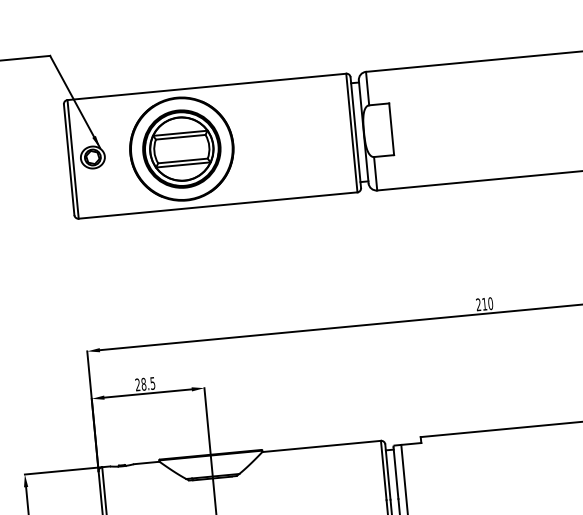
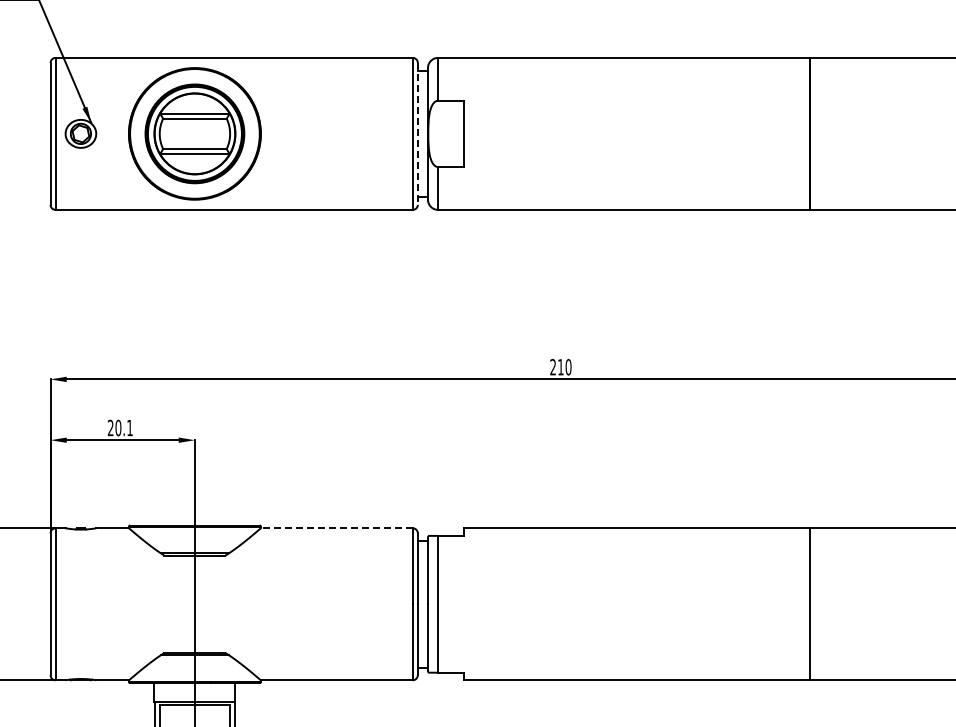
line: (355, 132) -> (417, 133), solid -> dashed
text: (147, 384) -> (123, 428), 28.5 -> 20.1
line: (321, 446) -> (336, 528), solid -> dashed

